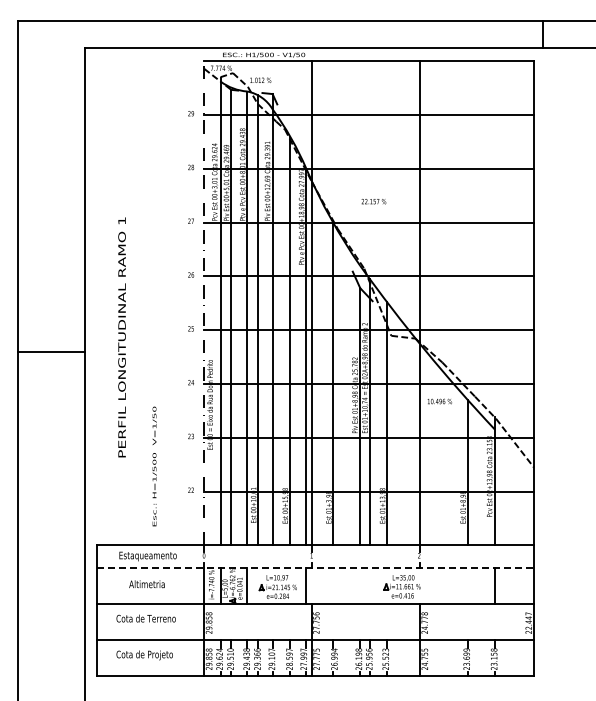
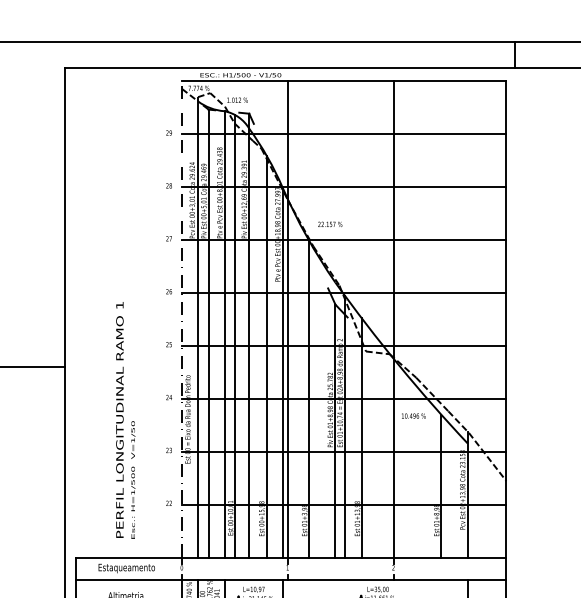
text: (373, 201) -> (329, 224), moved
text: (121, 337) -> (119, 420), moved
line: (315, 568) -> (291, 580), dashed -> solid

